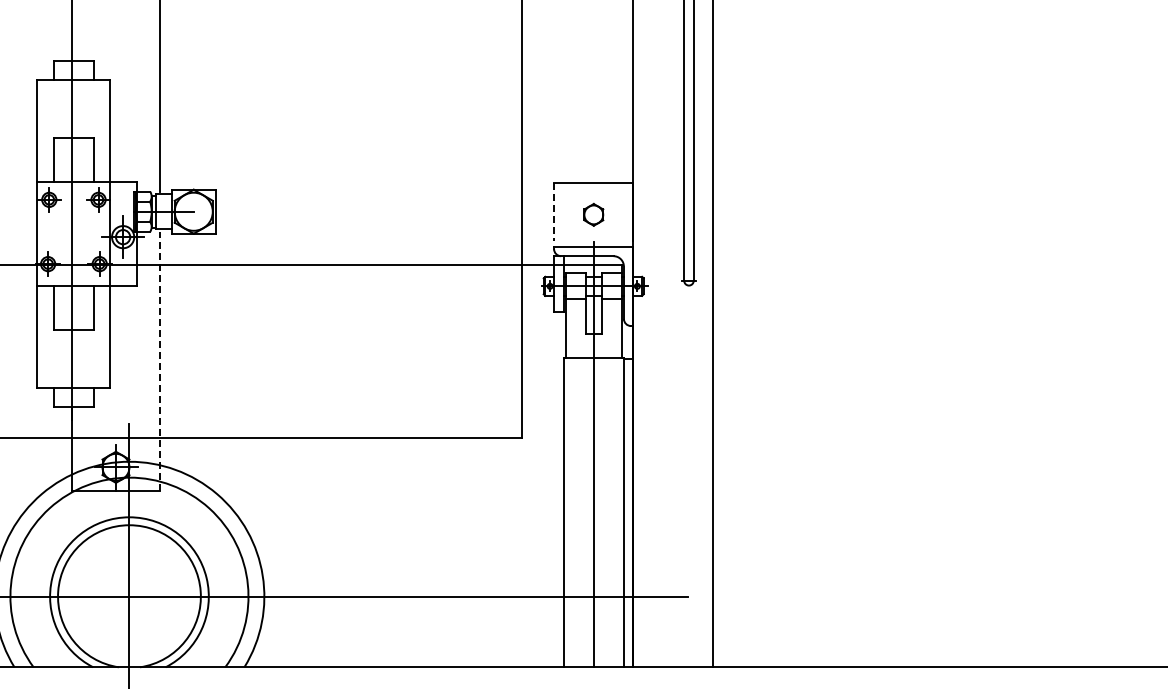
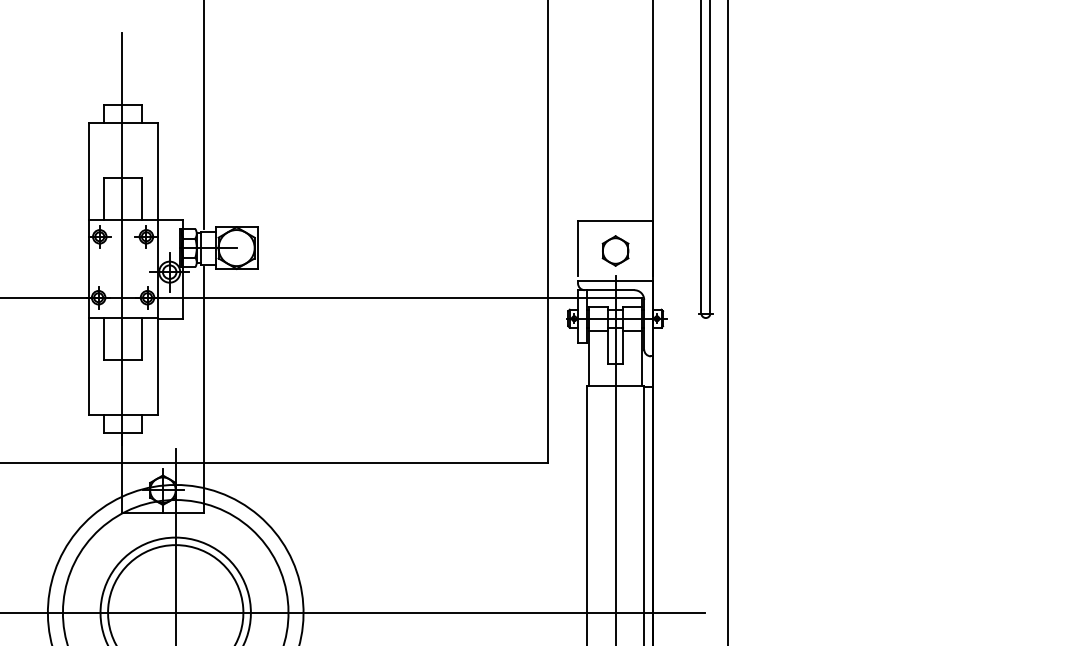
line: (554, 212) -> (578, 248), dashed -> solid
part: (593, 214) -> (615, 250), size x1.43
line: (159, 361) -> (204, 389), dashed -> solid

